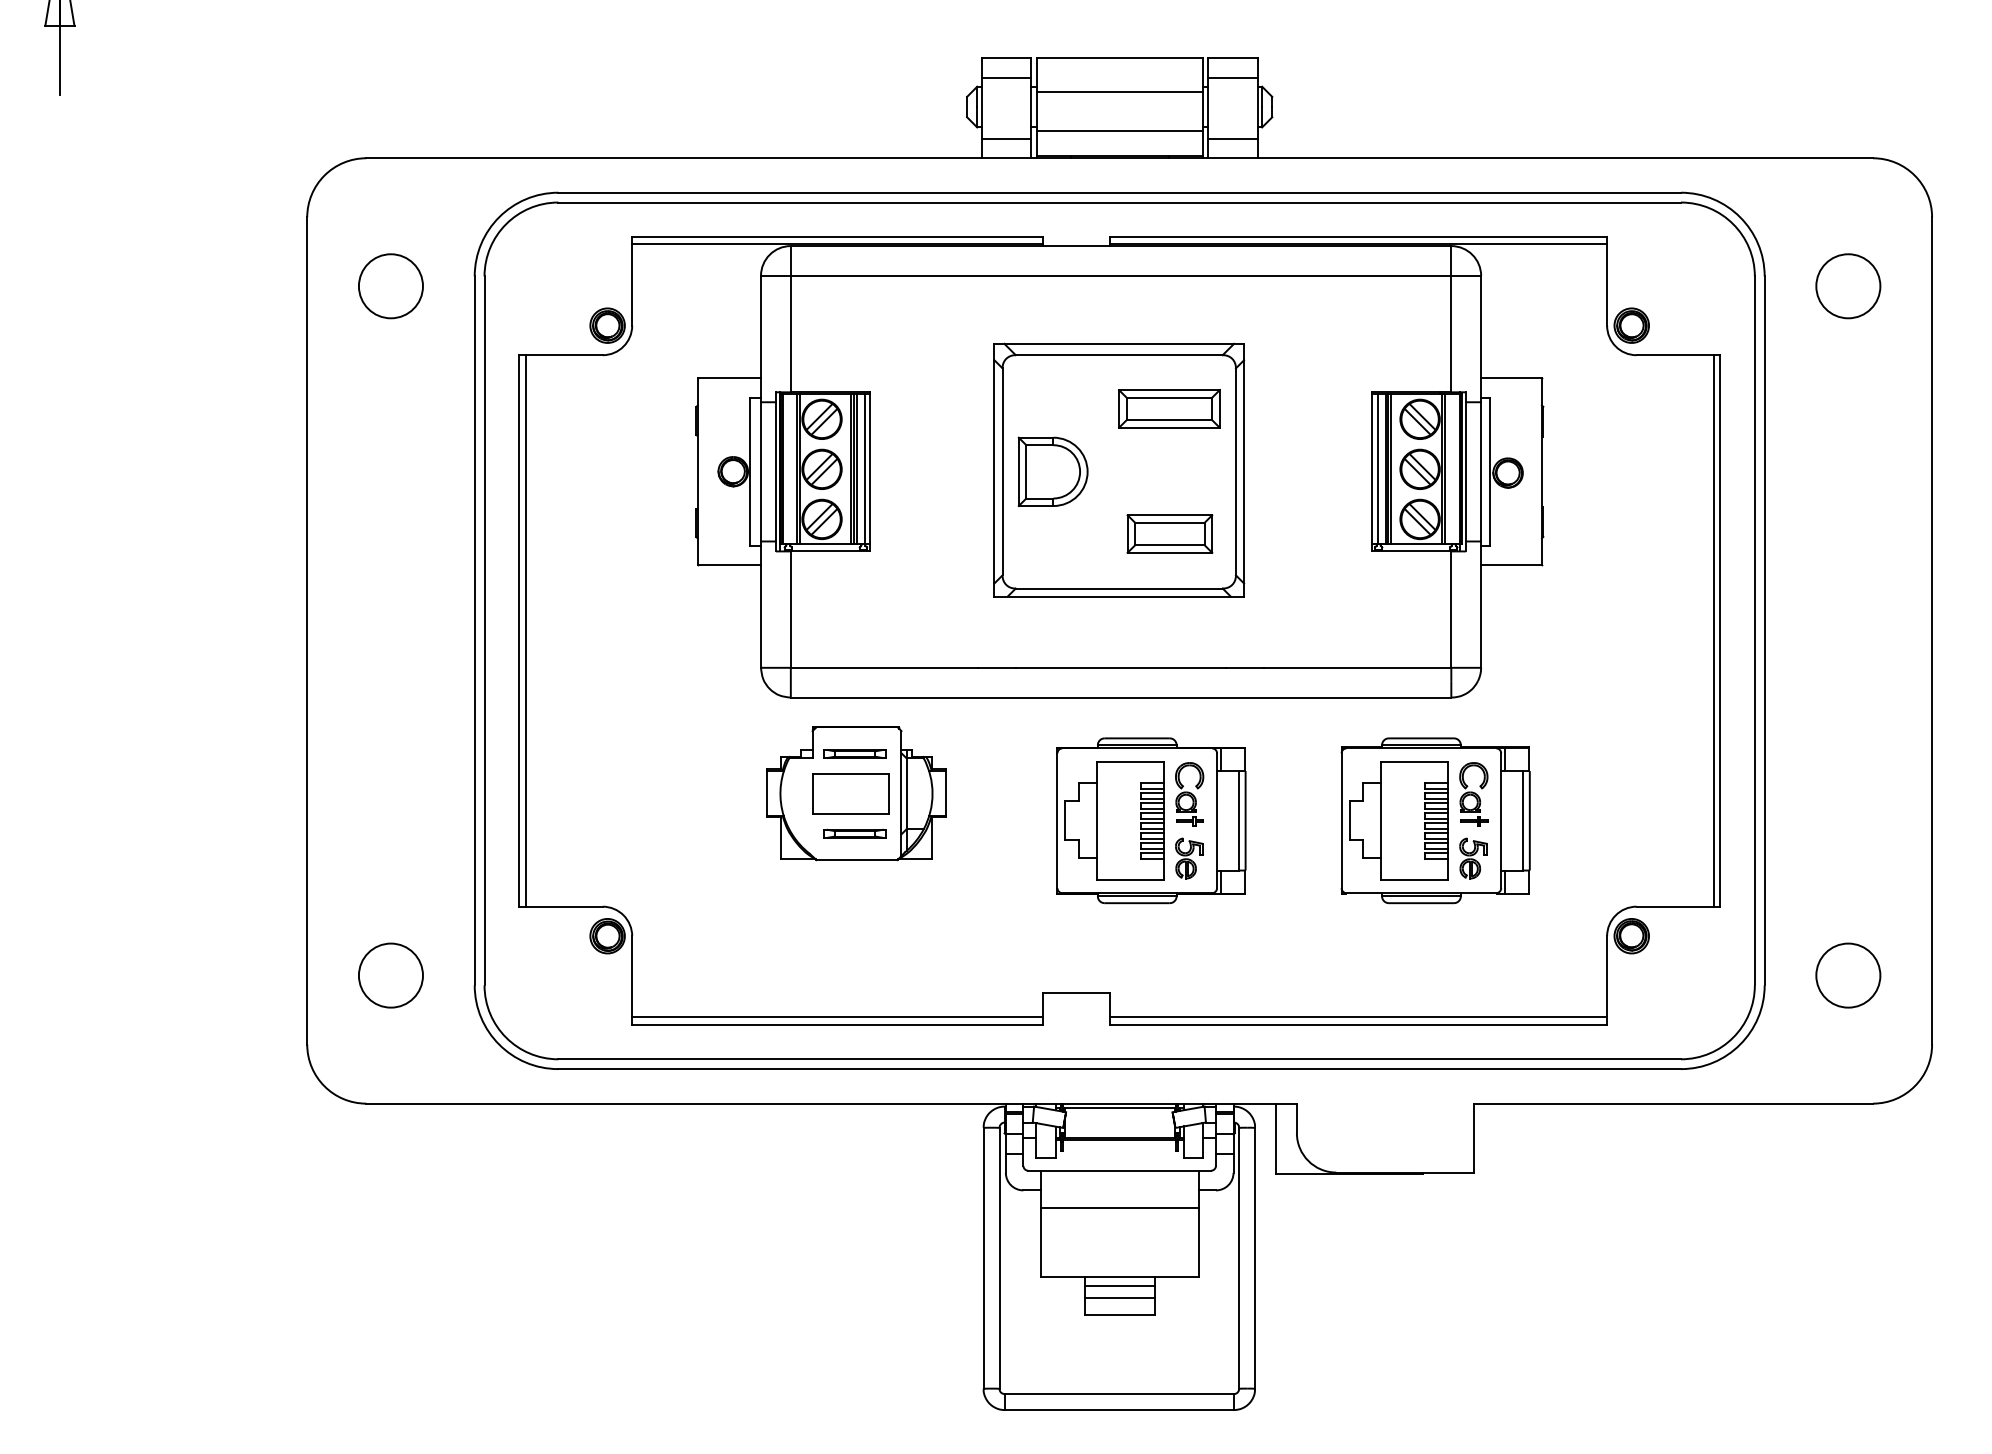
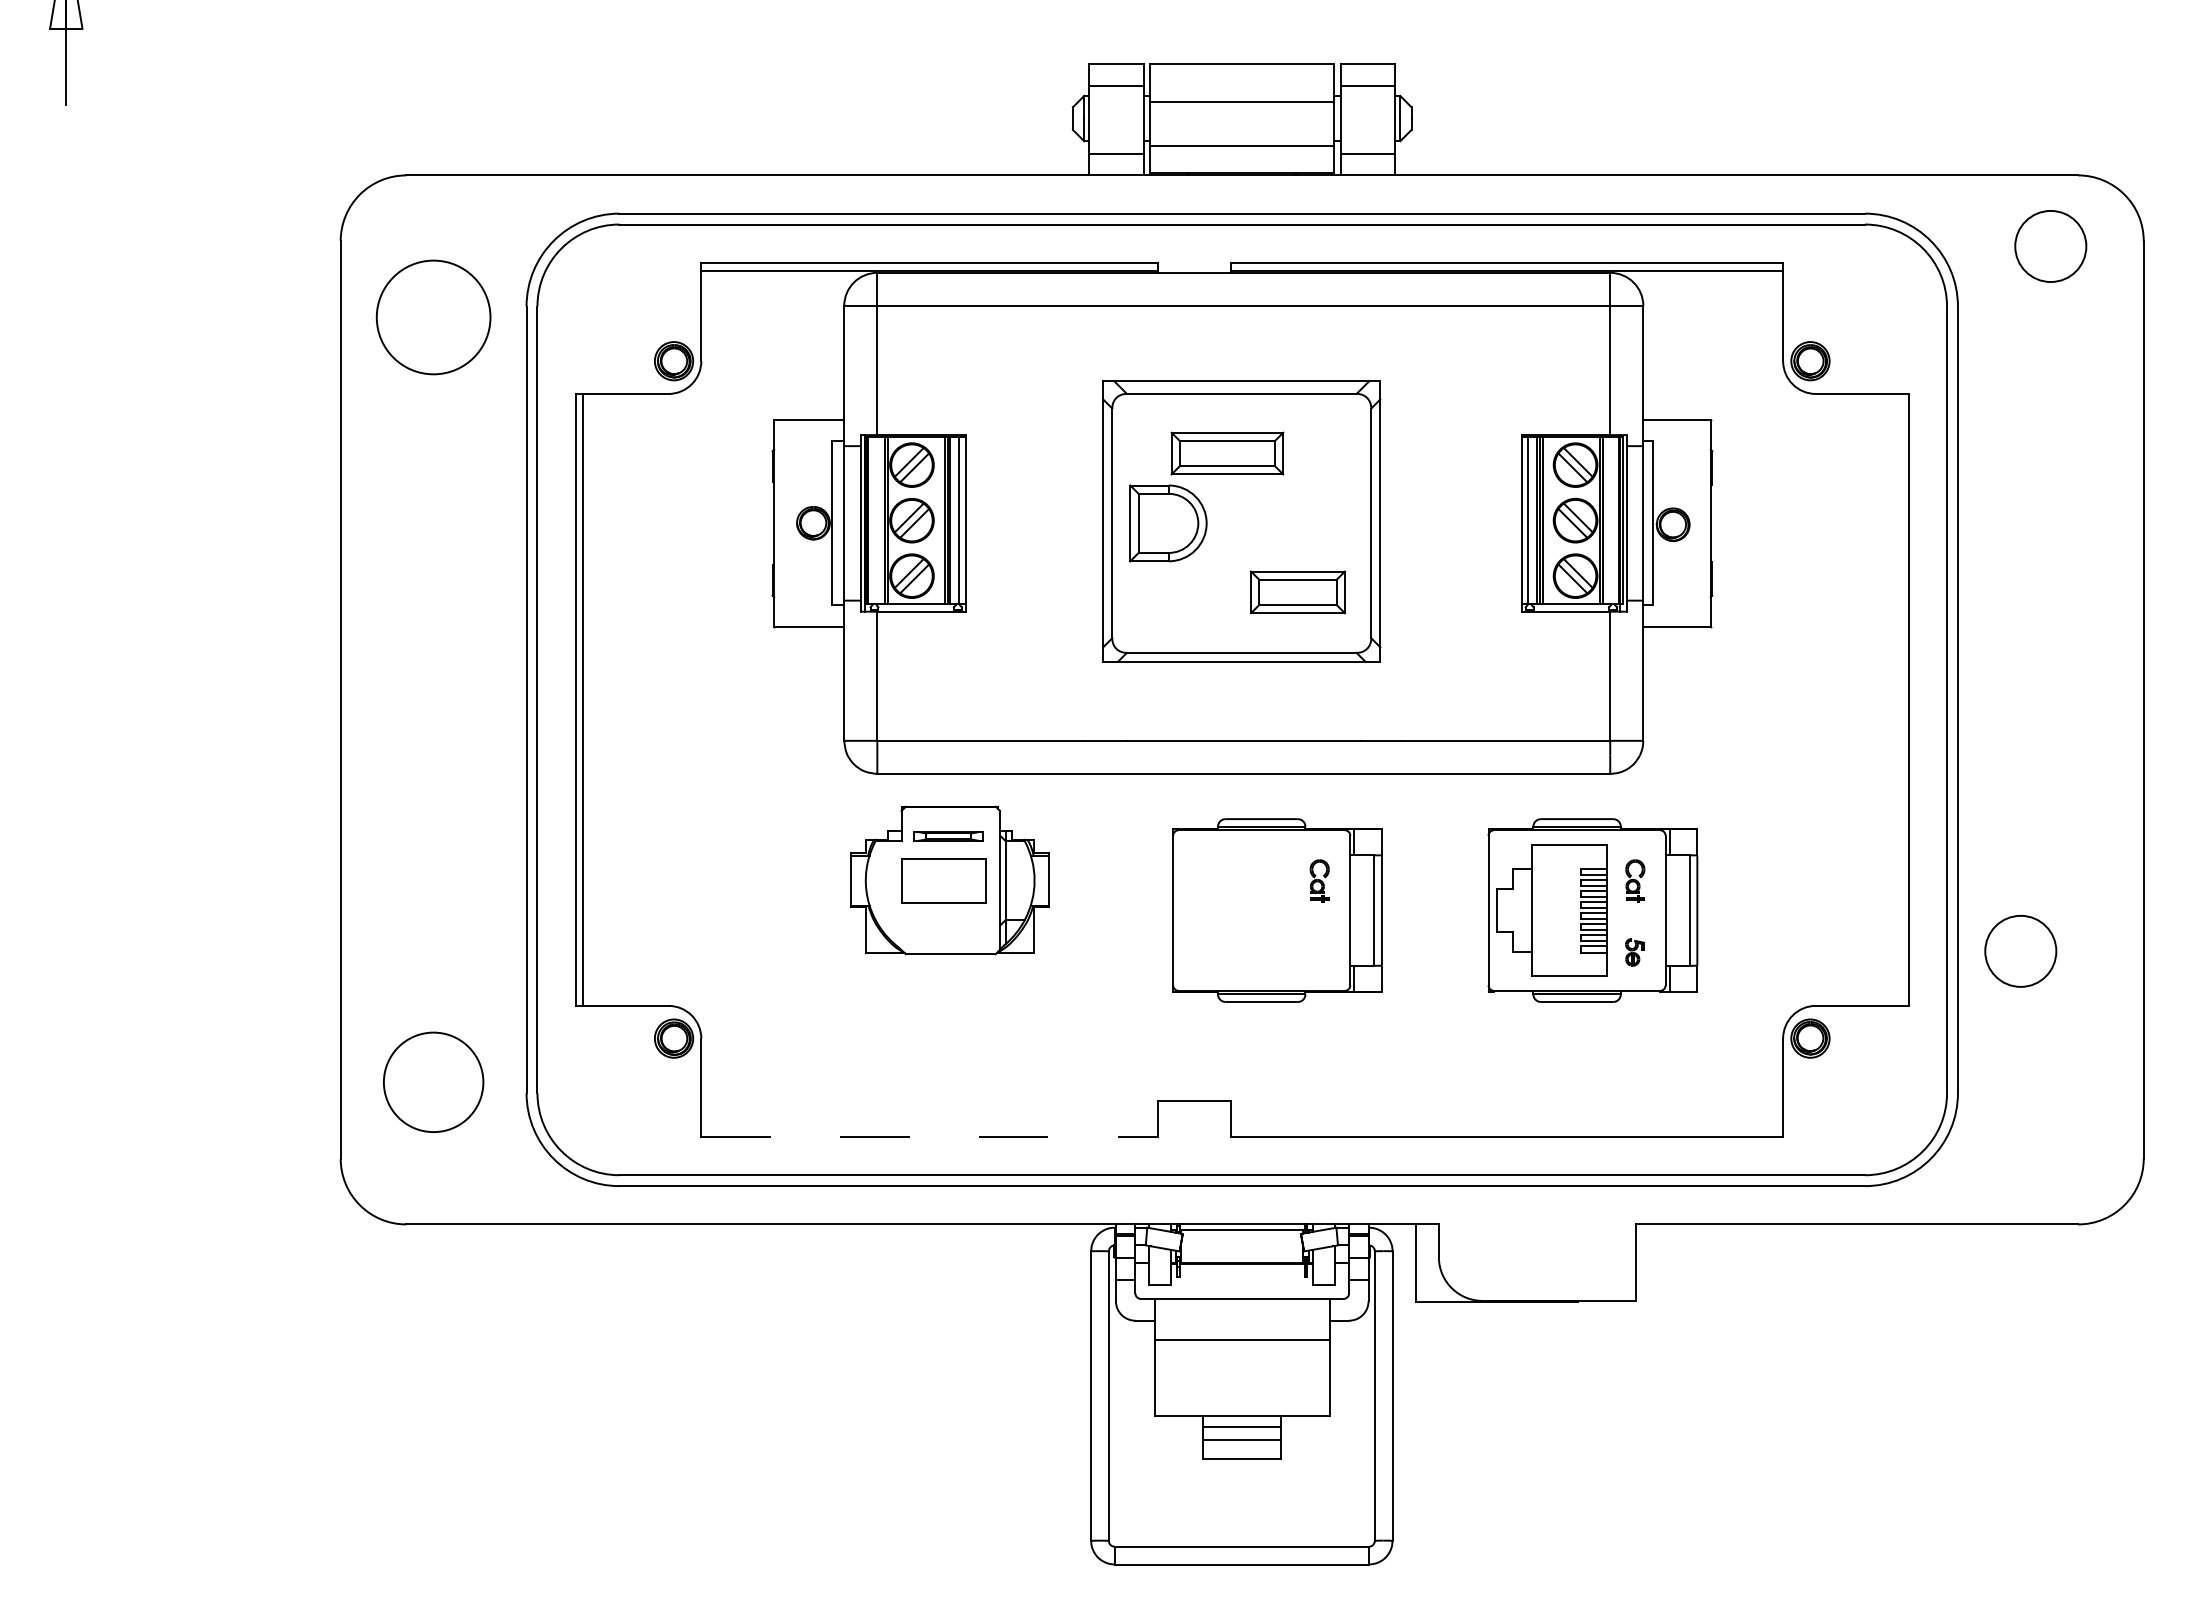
circle: (390, 286) -> (433, 317), size x1.6
circle: (1848, 286) -> (2050, 246), moved
part: (1169, 408) -> (1227, 453), moved
line: (1713, 630) -> (1901, 699), removed
part: (1189, 793) -> (1319, 880), size x0.6
part: (1474, 793) -> (1635, 880), size x0.6
part: (1114, 820) -> (1236, 910), removed
part: (854, 833) -> (948, 924), removed
part: (1189, 858) -> (1319, 952), removed
part: (1473, 858) -> (1634, 952), size x0.6
circle: (390, 974) -> (433, 1081), size x1.4
circle: (1848, 975) -> (2020, 951), moved
line: (837, 1017) -> (929, 1128), removed
line: (1358, 1017) -> (1507, 1128), removed
line: (837, 1024) -> (929, 1136), solid -> dashed

